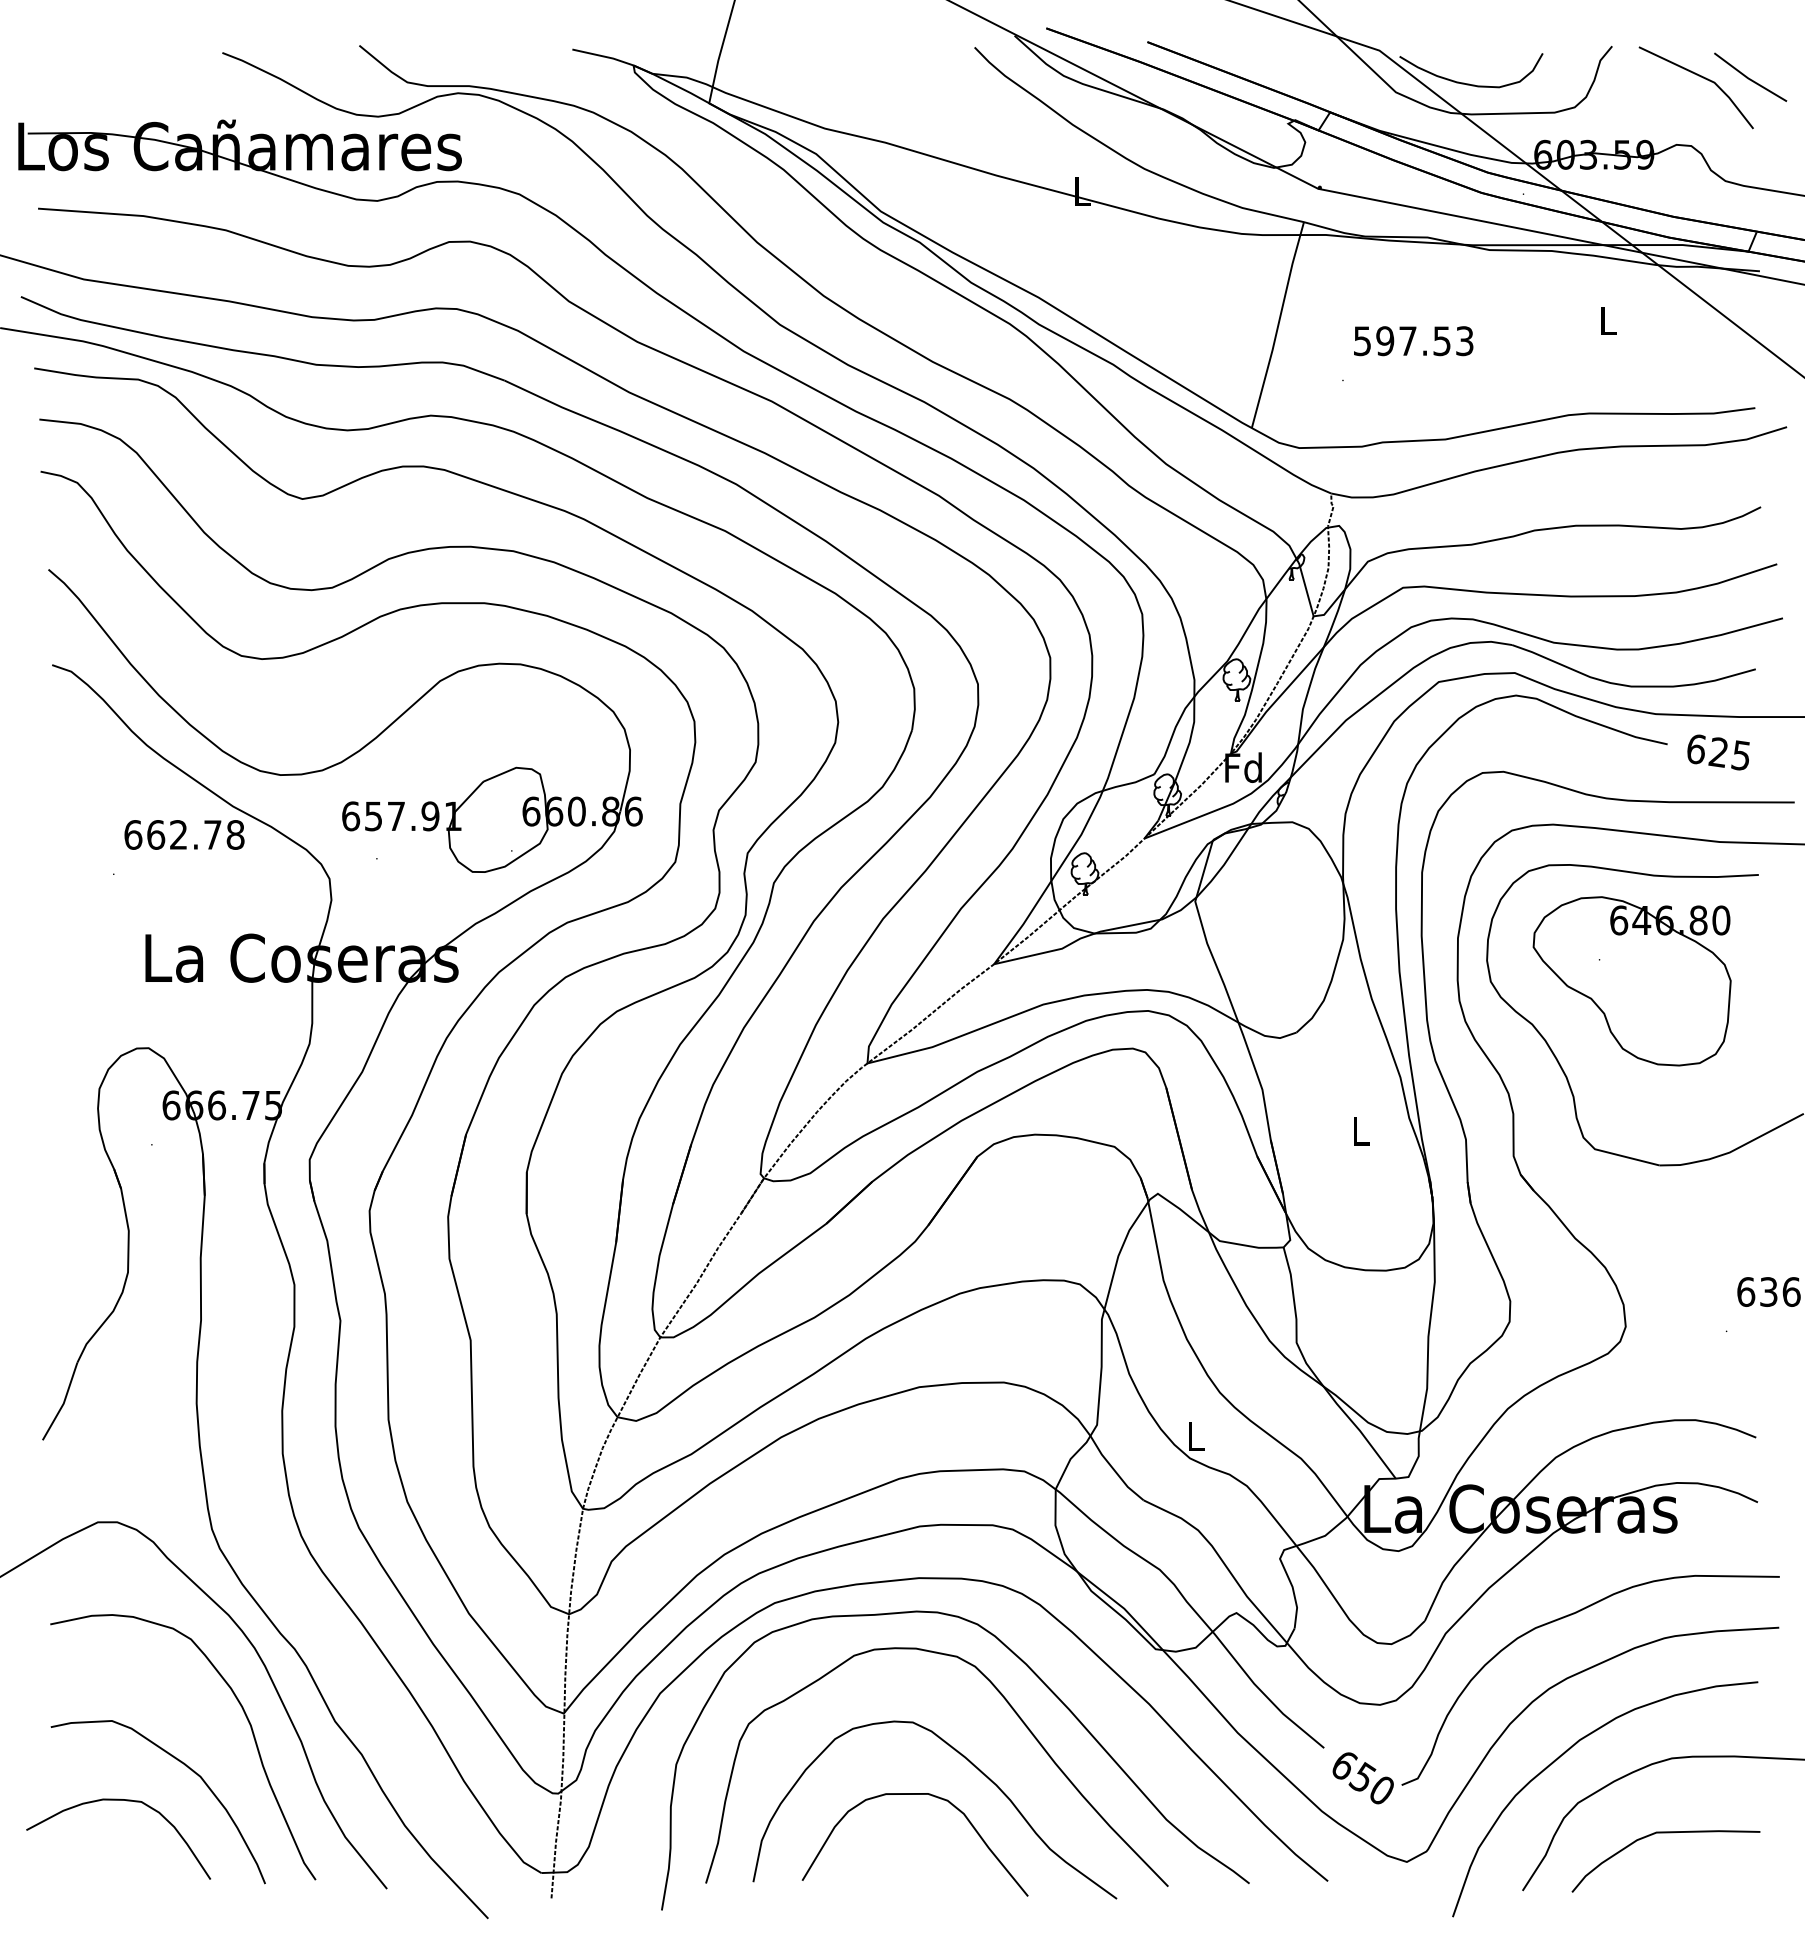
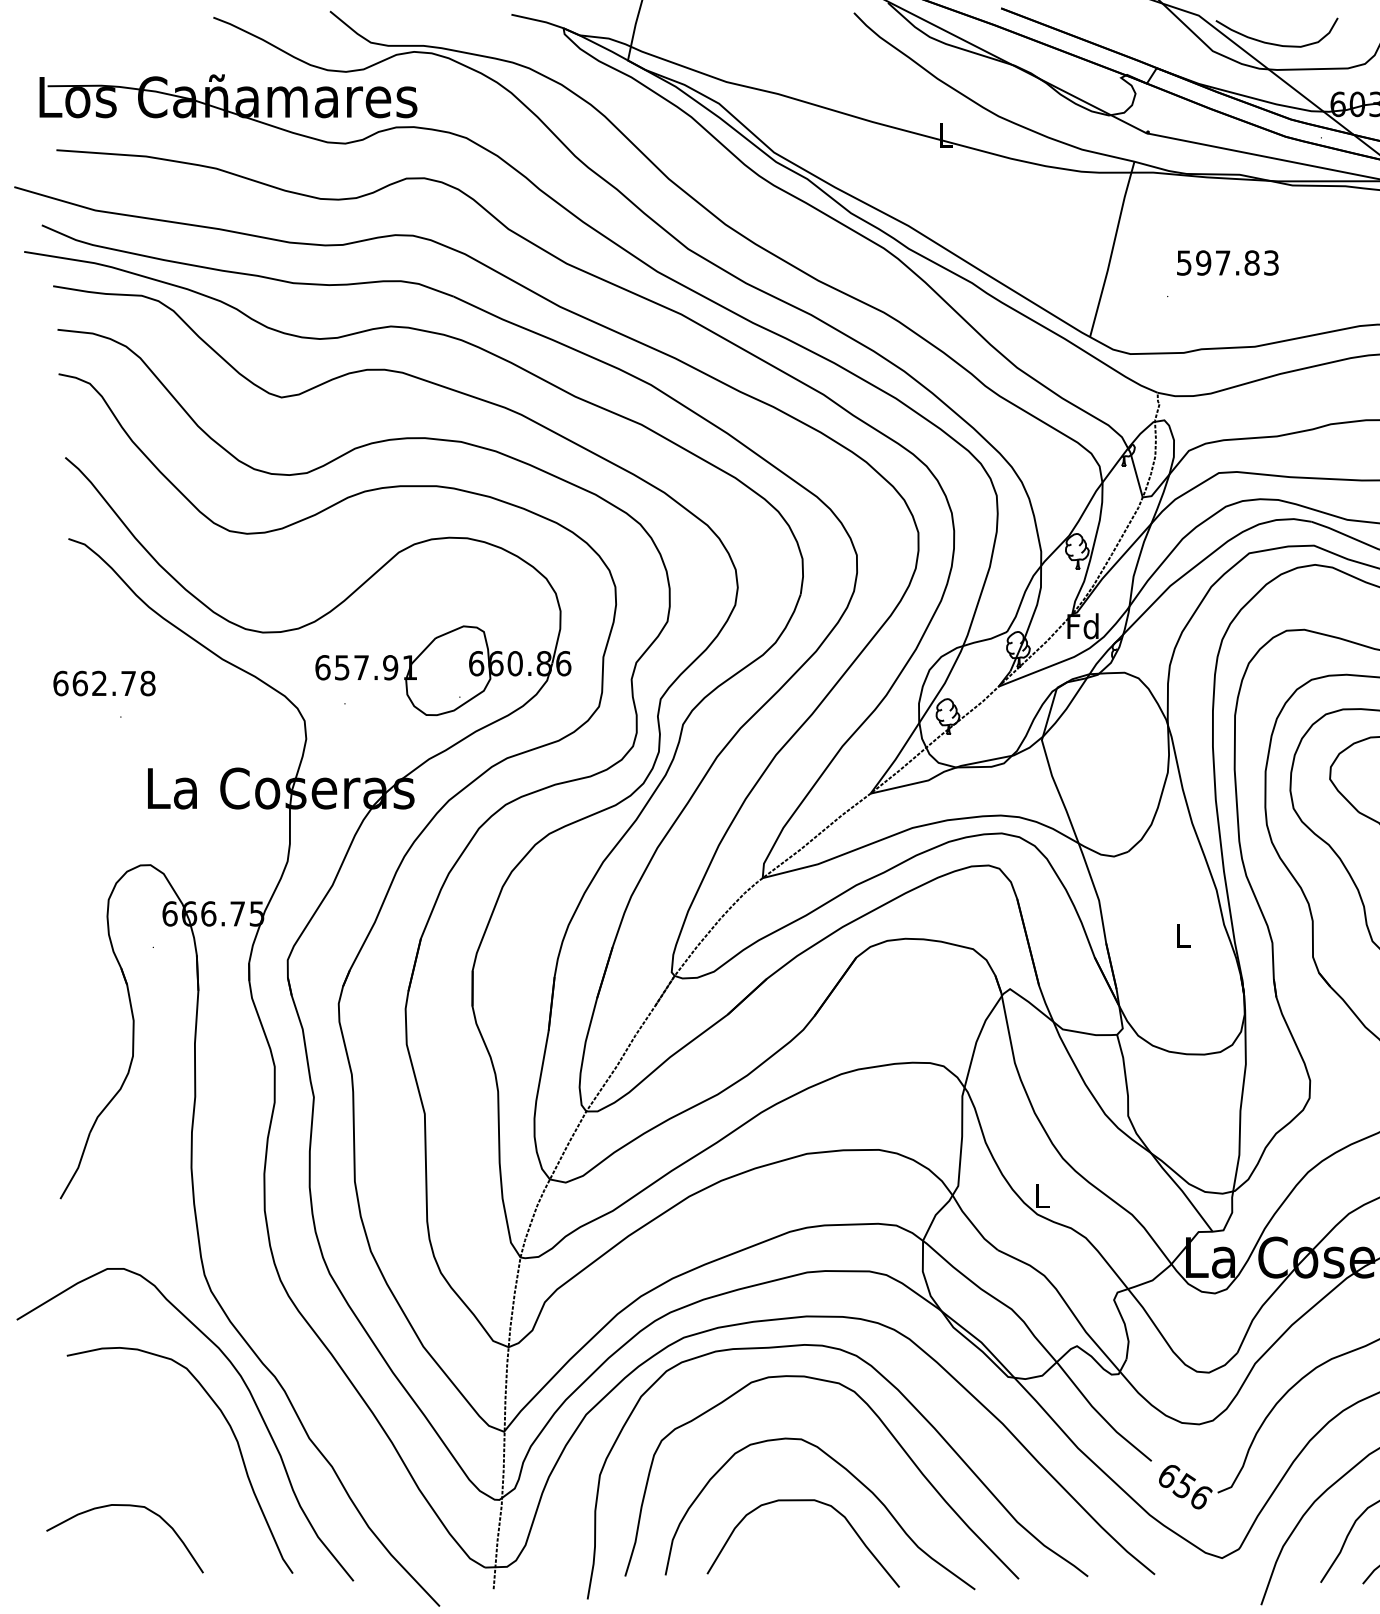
text: (1442, 341) -> (1252, 263), 597.53 -> 597.83
text: (184, 834) -> (104, 683), moved
curve: (185, 1766) -> (181, 1476), removed
text: (1382, 1790) -> (1201, 1497), 650 -> 656

